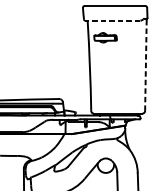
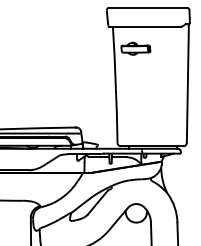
line: (112, 20) -> (145, 26), dashed -> solid
line: (145, 65) -> (187, 84), dashed -> solid

